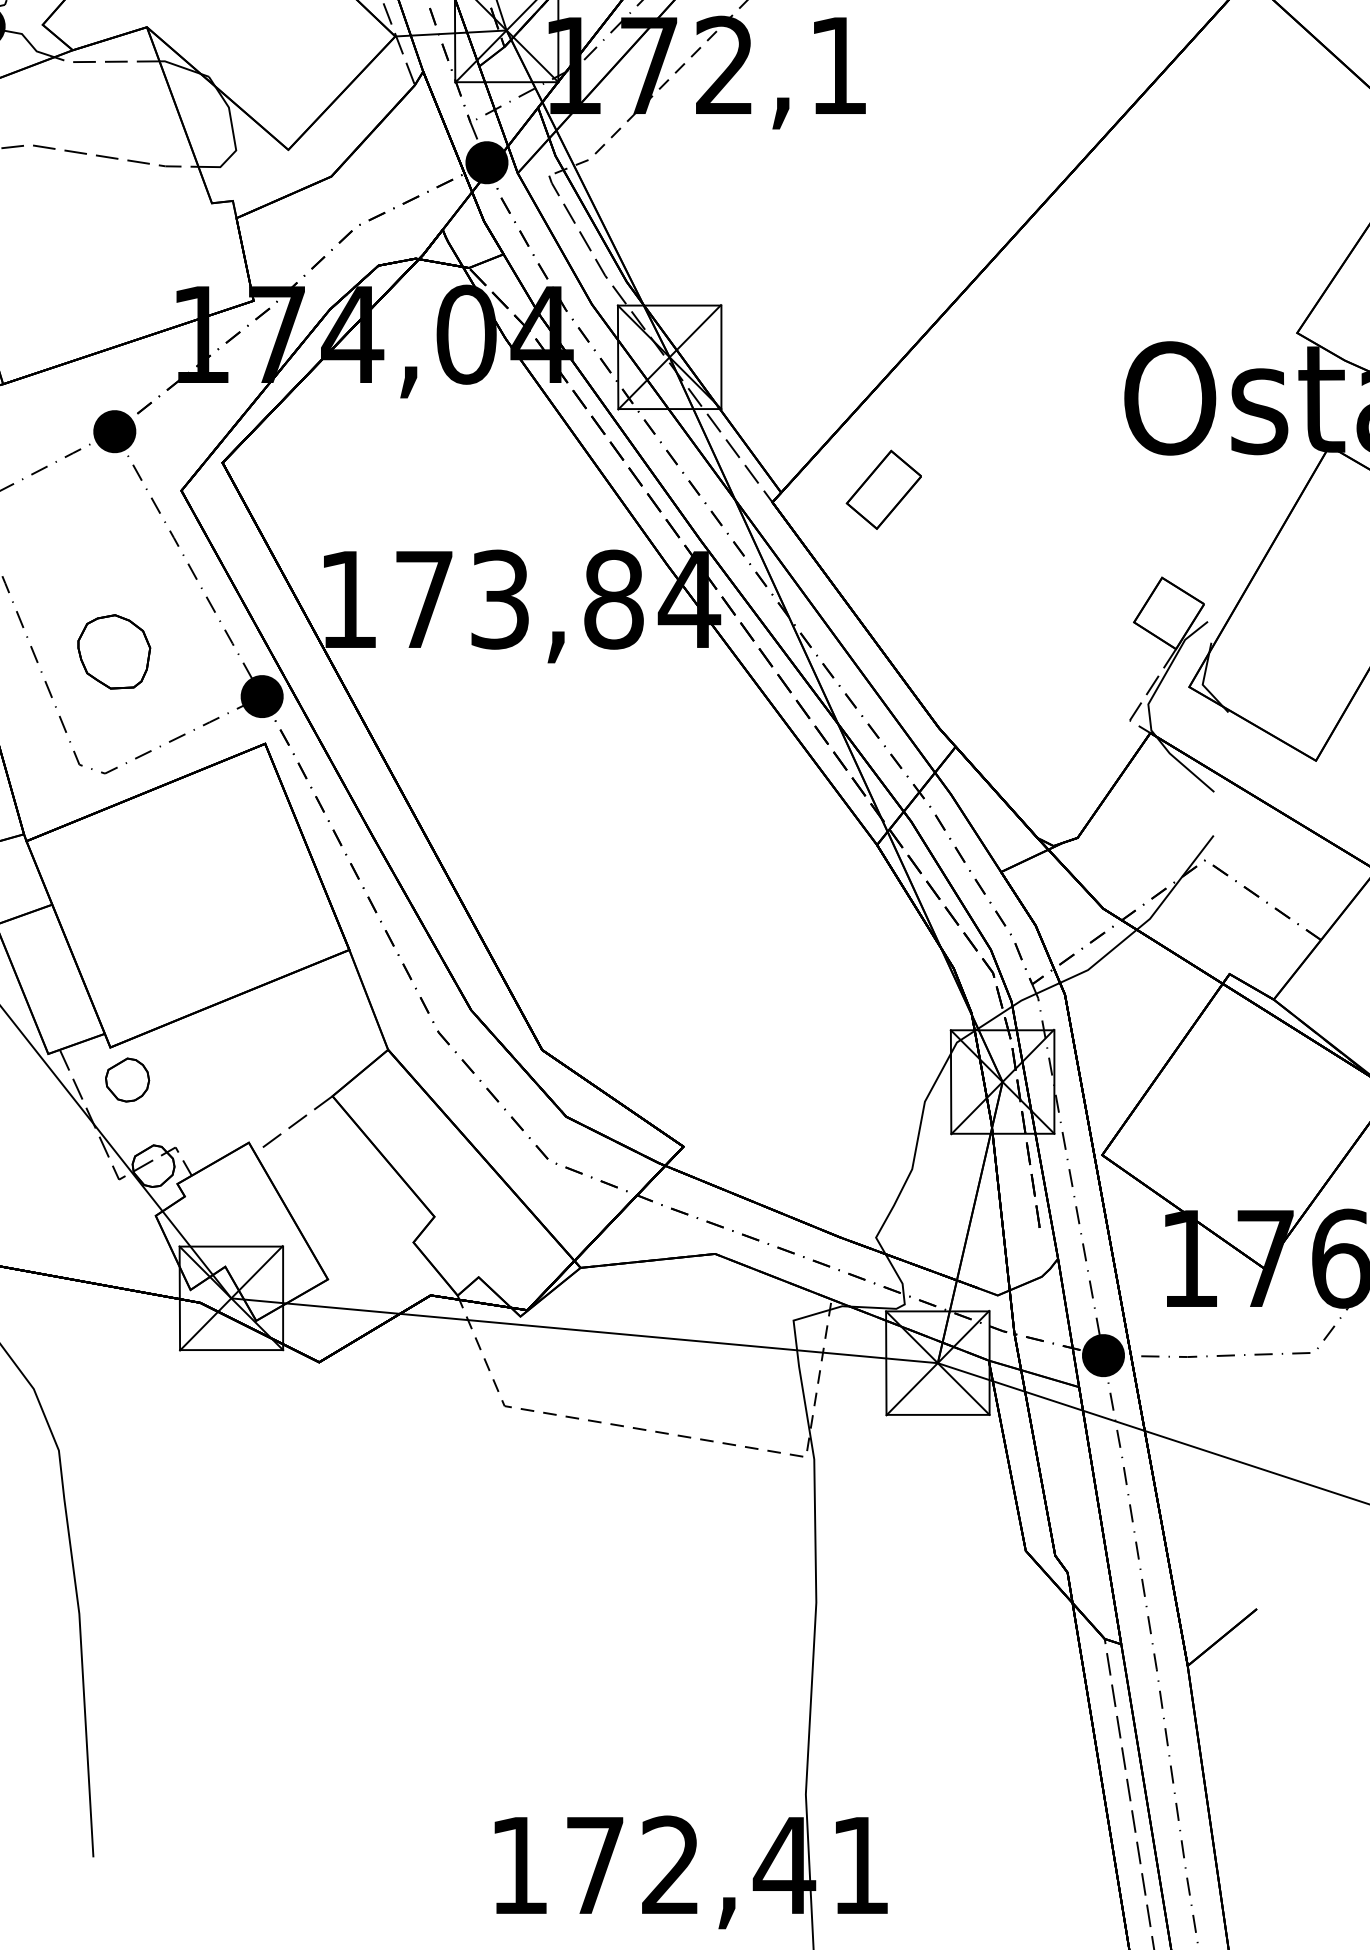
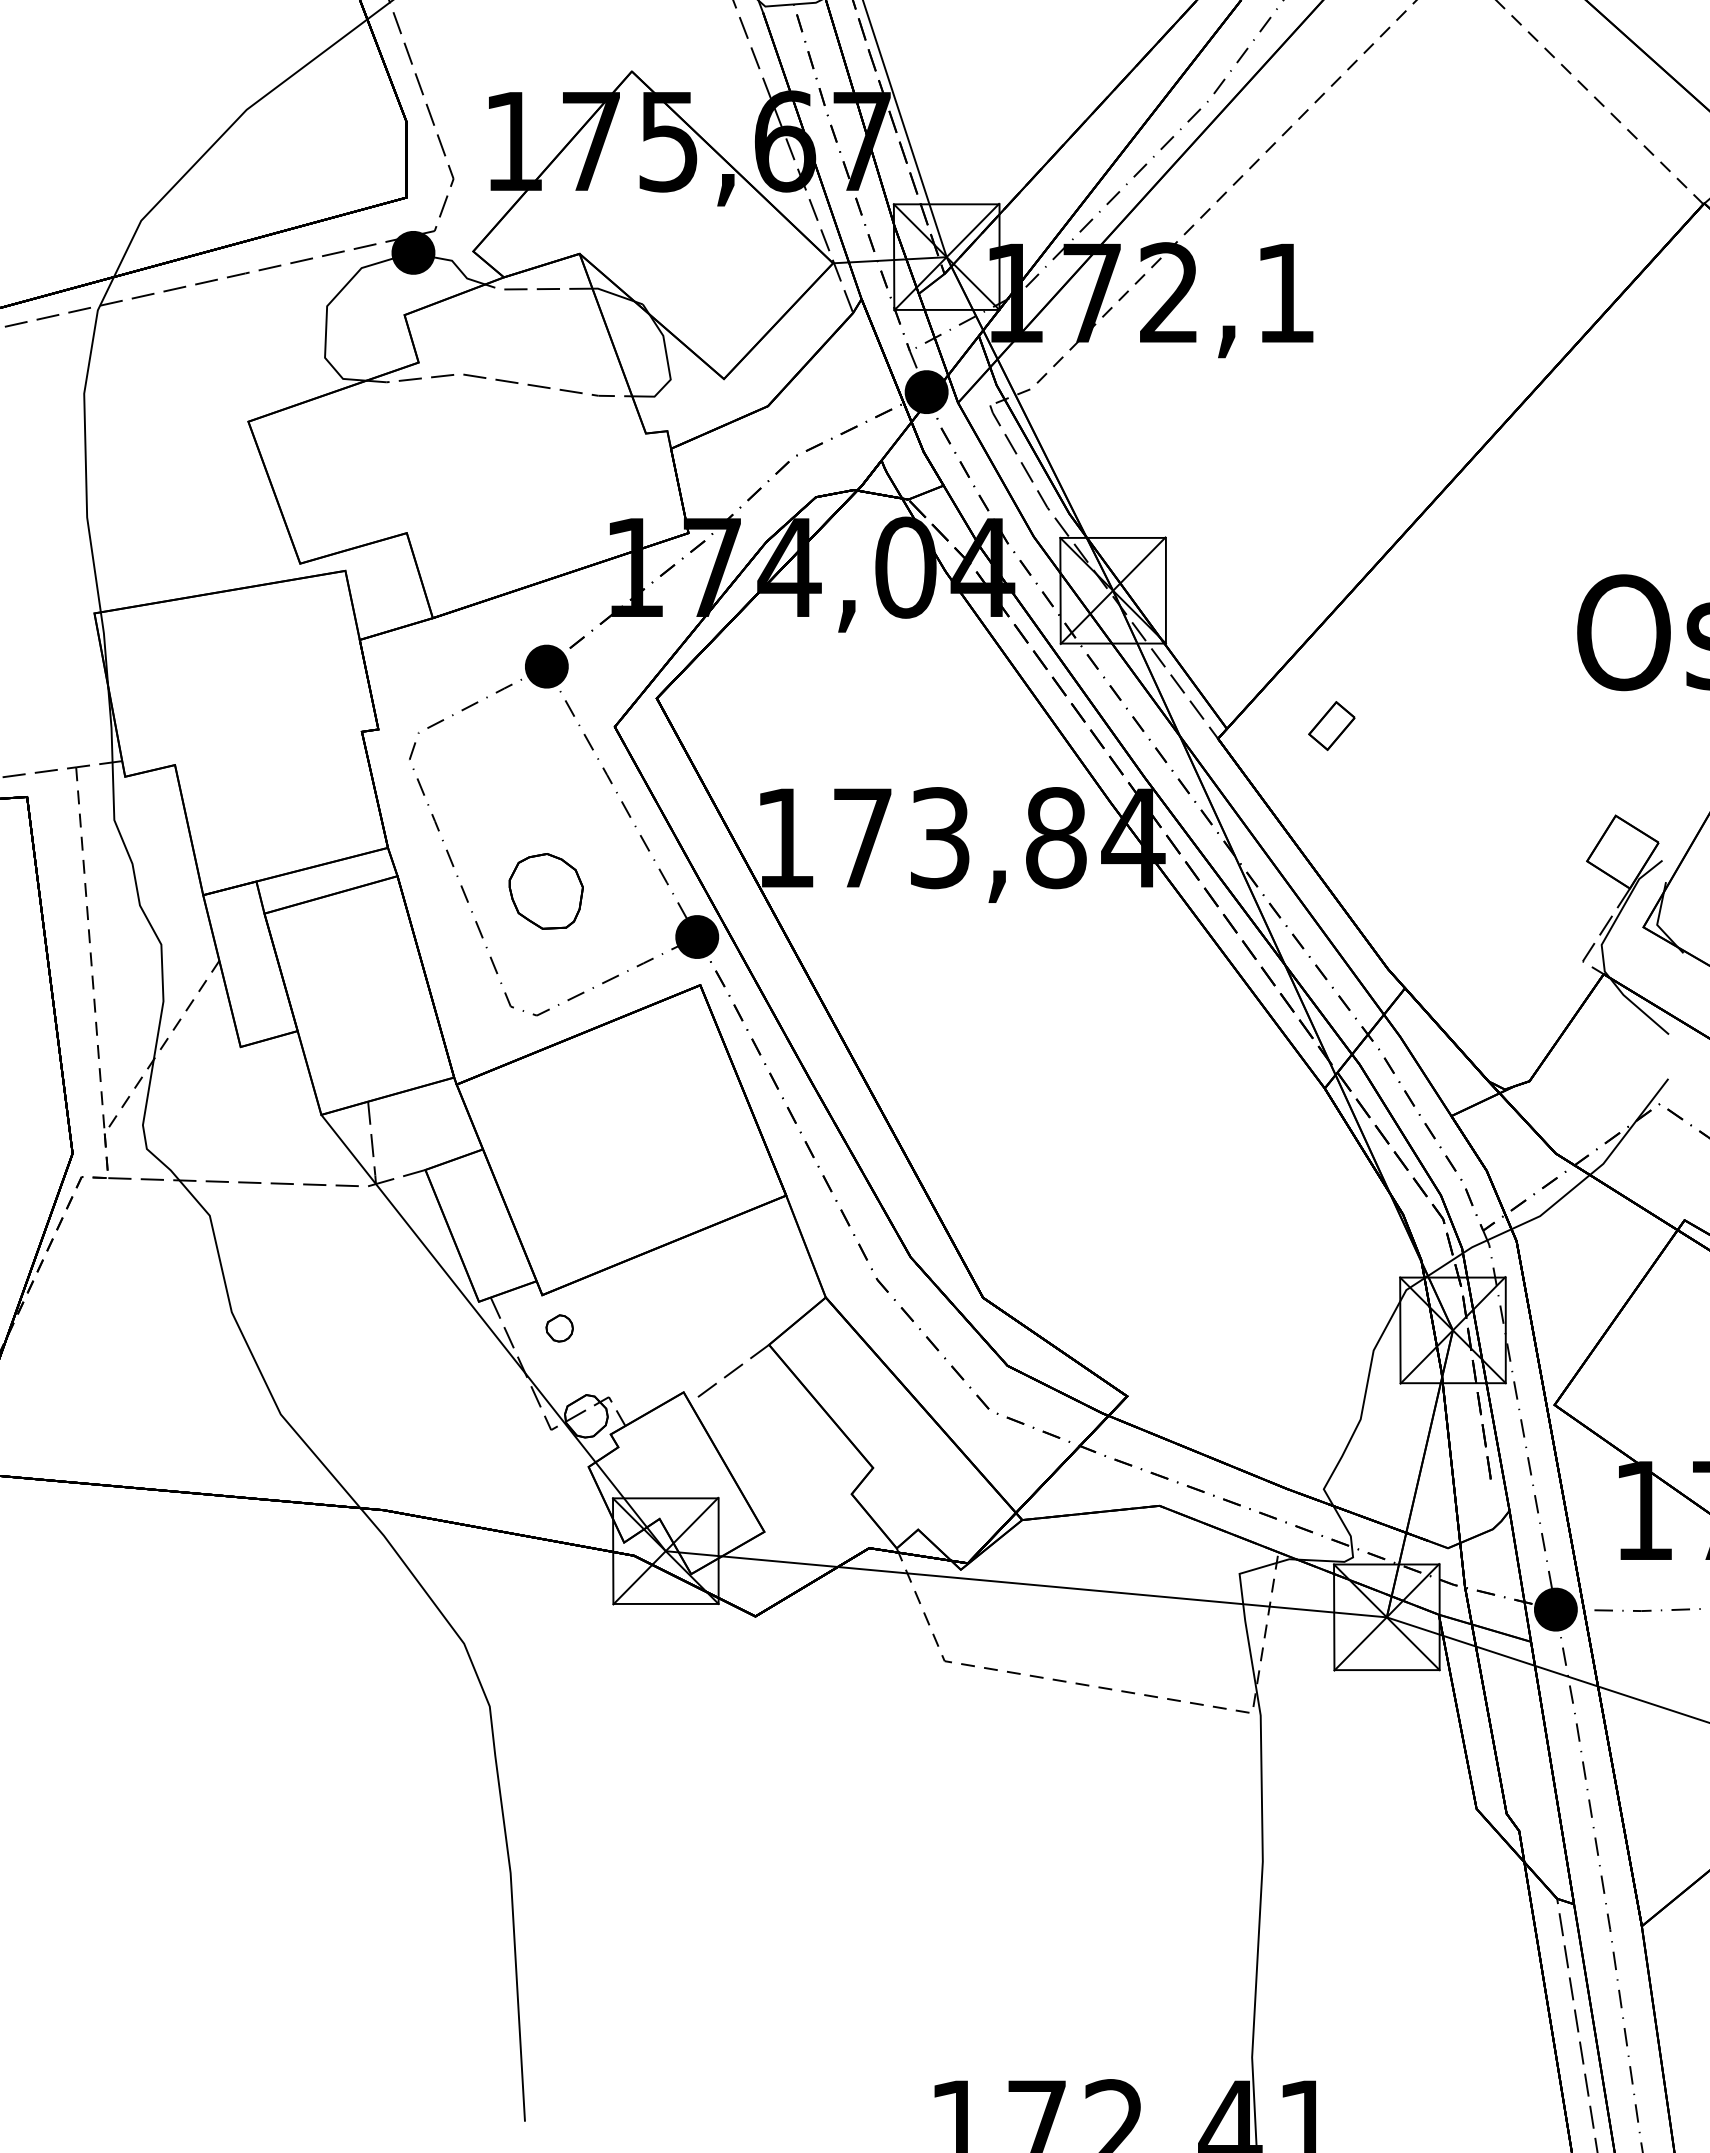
part: (883, 489) -> (1331, 725), size x0.6
part: (127, 1080) -> (559, 1328), size x0.6

